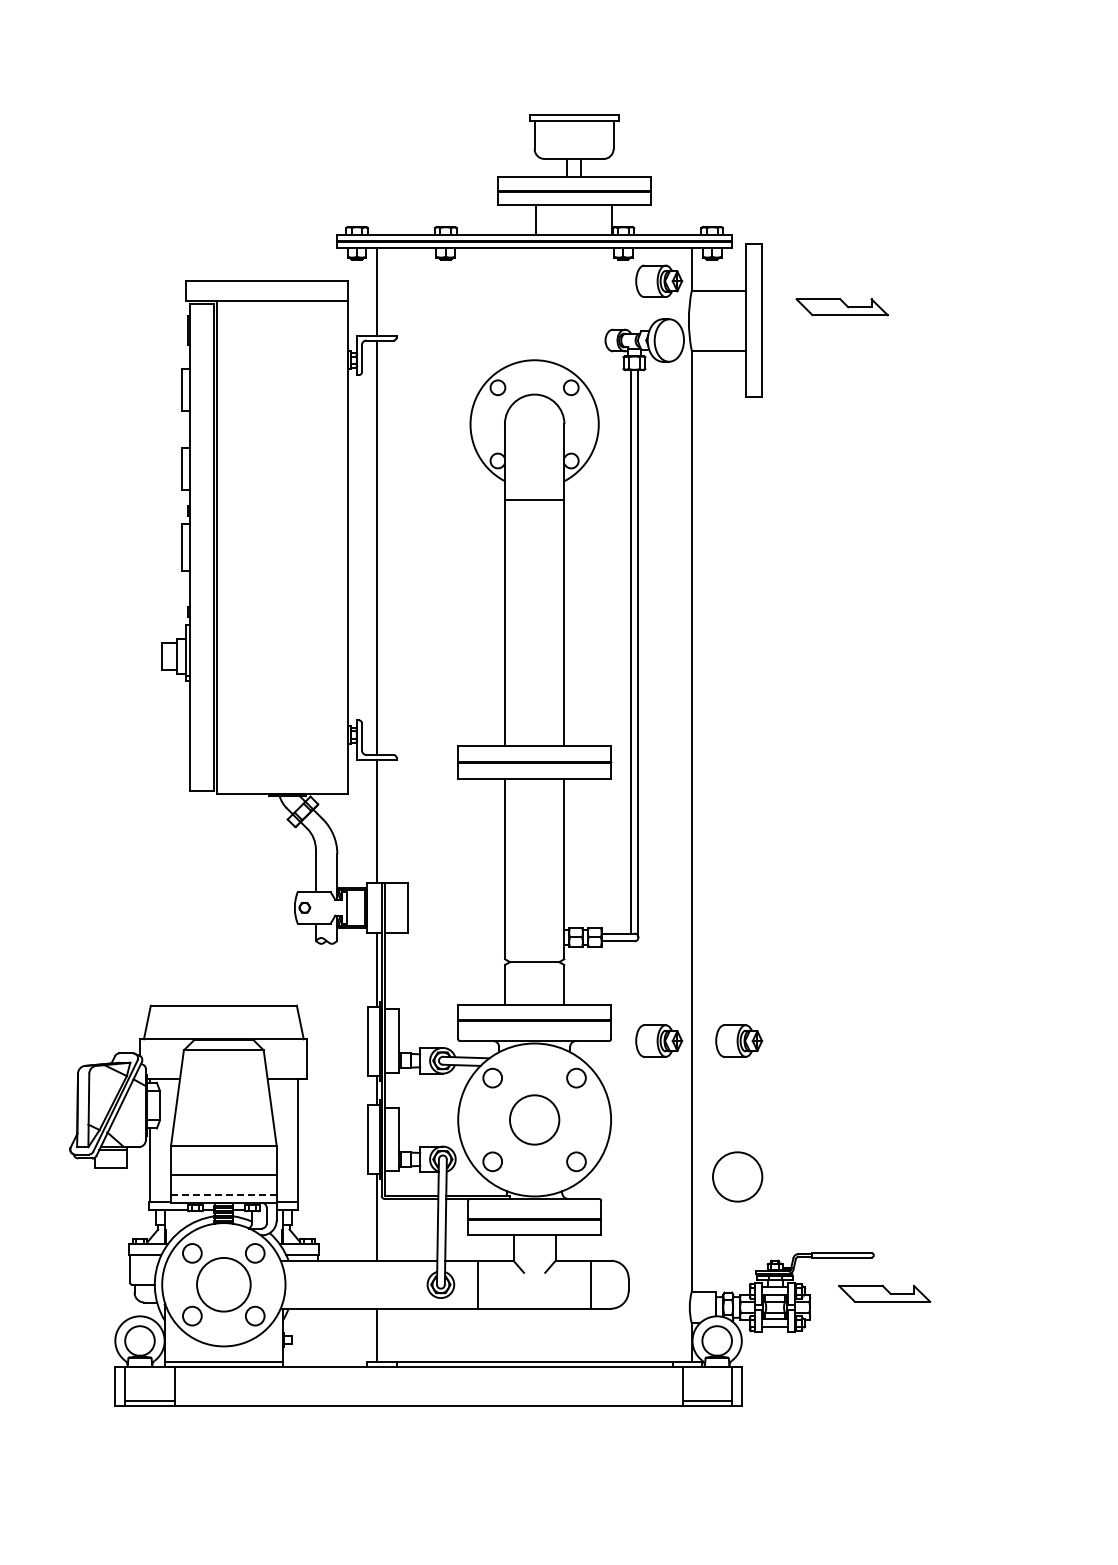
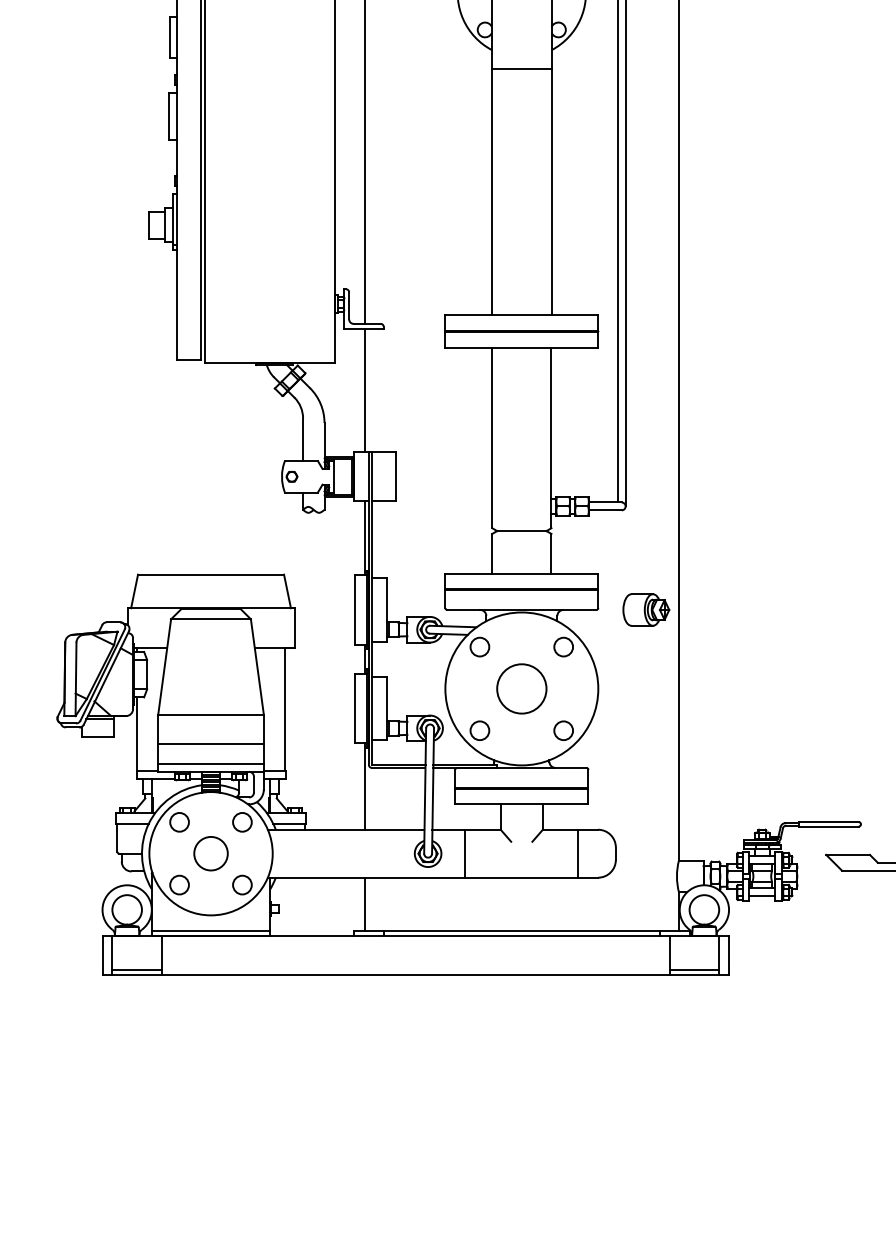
part: (739, 1040) -> (726, 609), removed
circle: (737, 1176) -> (724, 745), removed
line: (223, 1194) -> (210, 763), dashed -> solid
circle: (223, 1284) -> (210, 853), size x0.62

